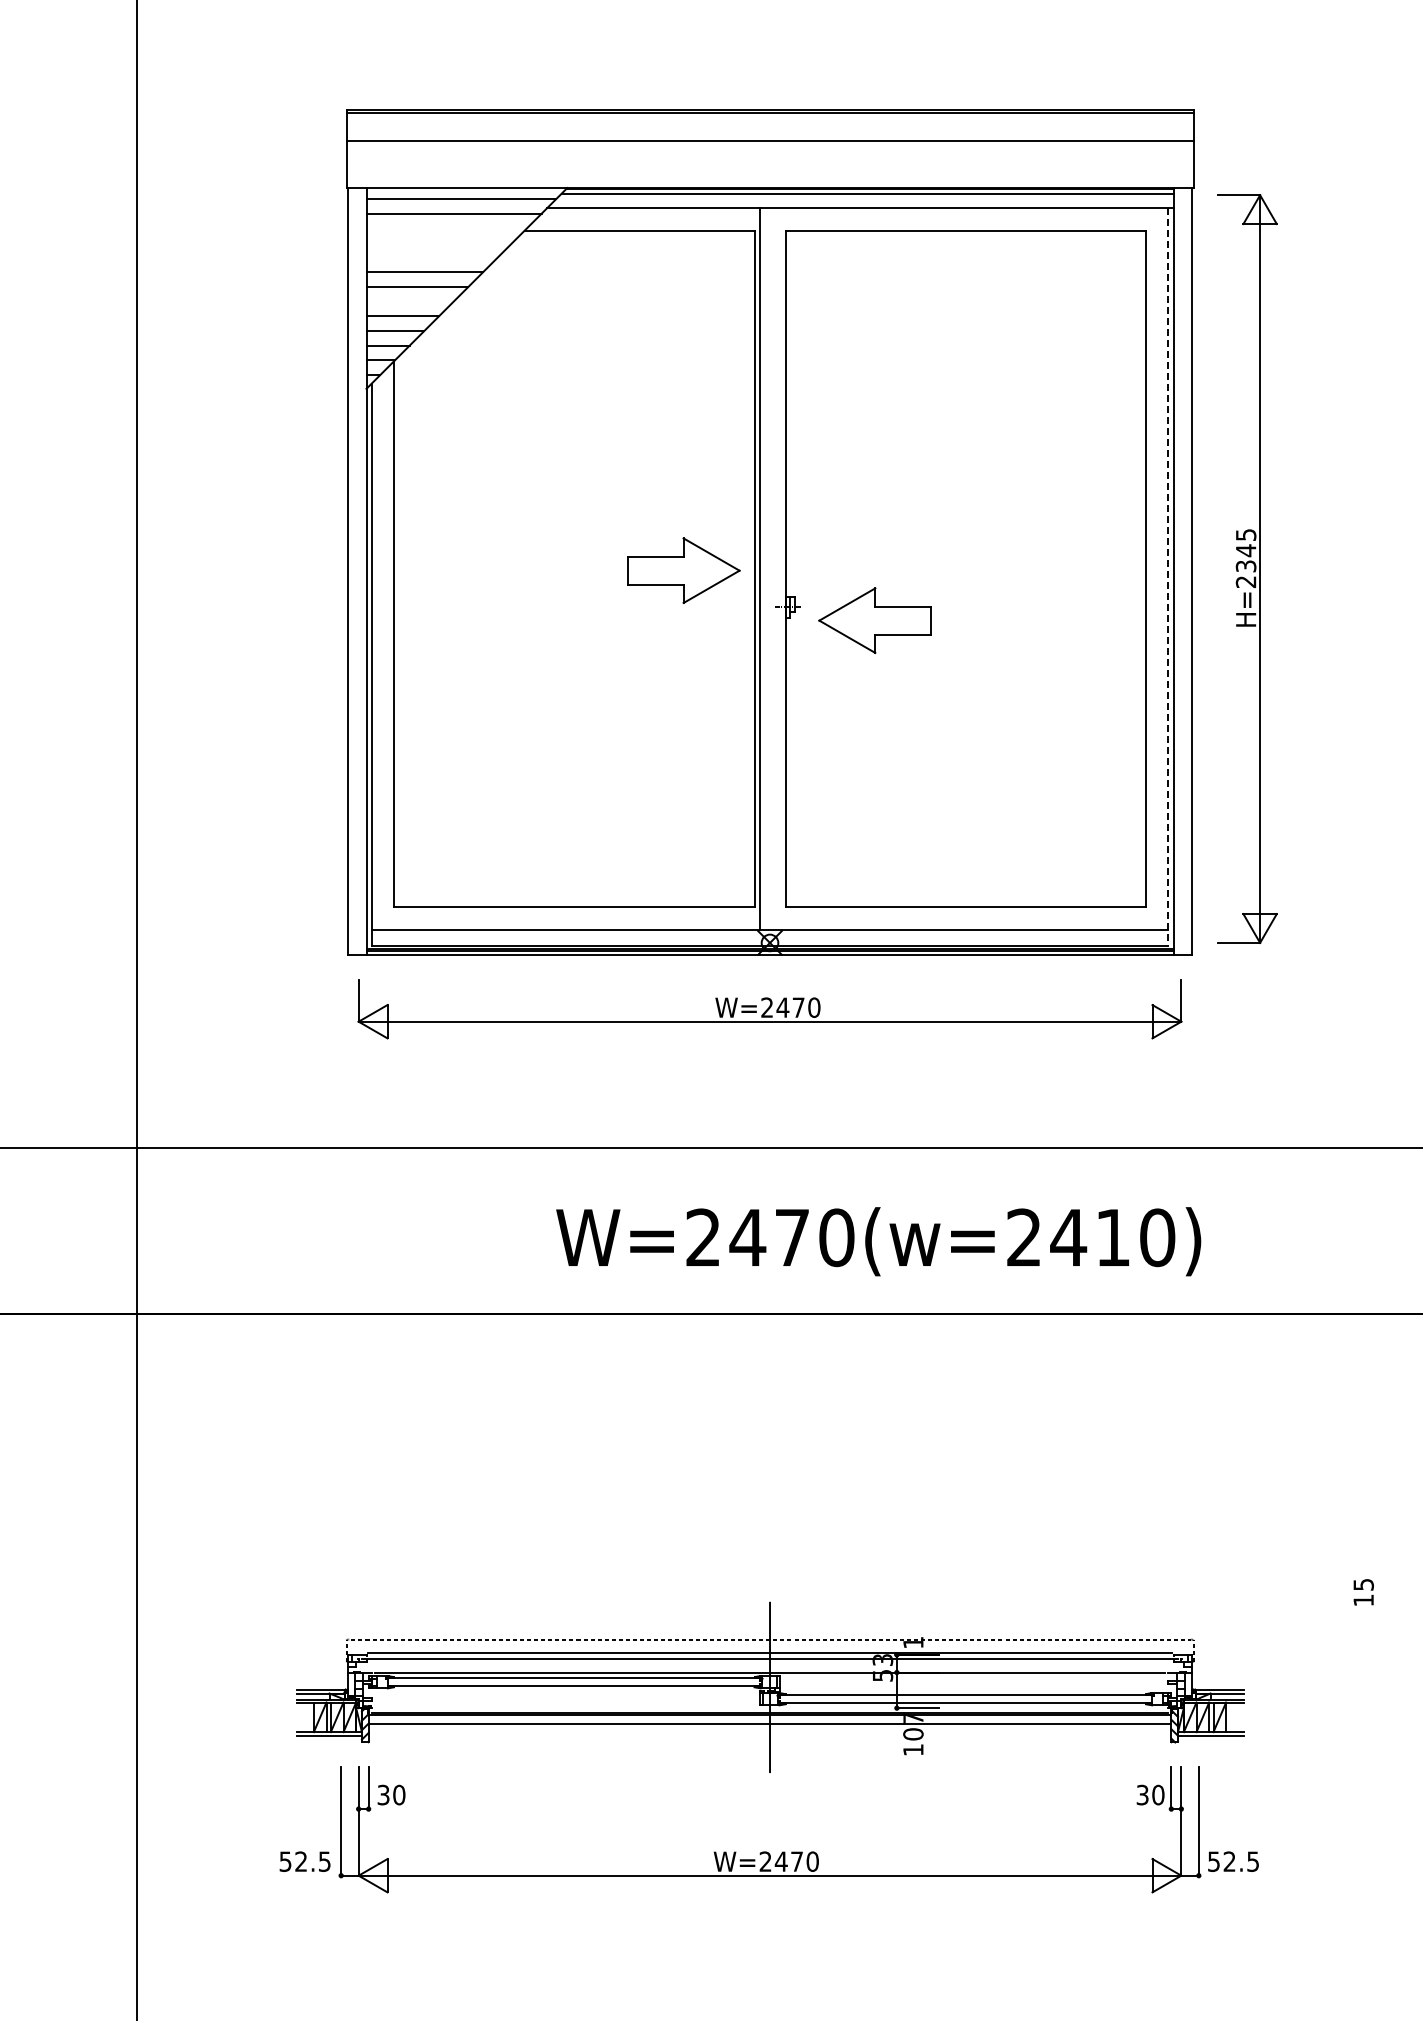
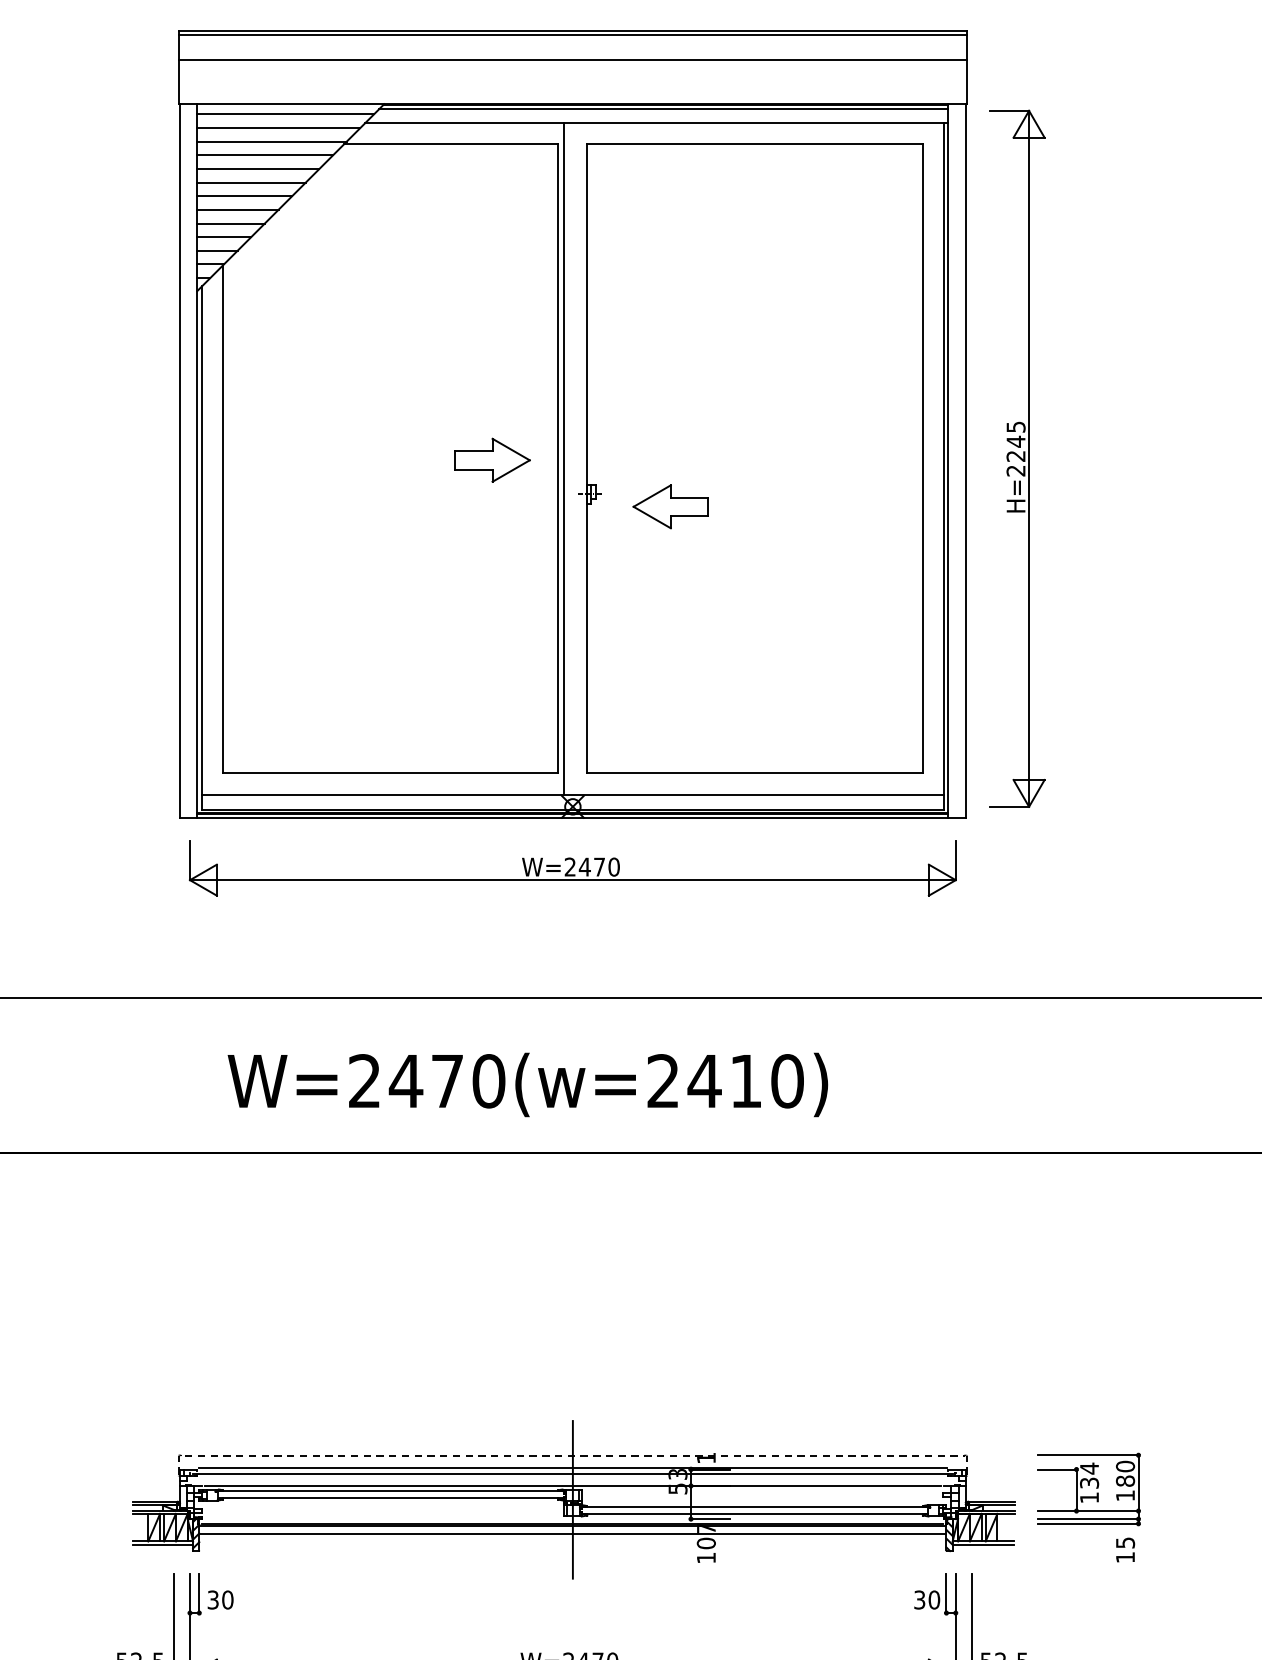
line: (446, 228) -> (271, 141), added
line: (439, 243) -> (265, 155), added
line: (431, 257) -> (257, 168), added
line: (409, 301) -> (237, 209), added
text: (1246, 566) -> (1016, 456), H=2345 -> H=2245
part: (683, 570) -> (492, 460), size x0.71
line: (1168, 577) -> (943, 466), dashed -> solid
part: (874, 620) -> (670, 506), size x0.71
text: (878, 1241) -> (527, 1084), moved
text: (1363, 1592) -> (1125, 1550), moved
part: (1324, 1676) -> (1089, 1489), added

